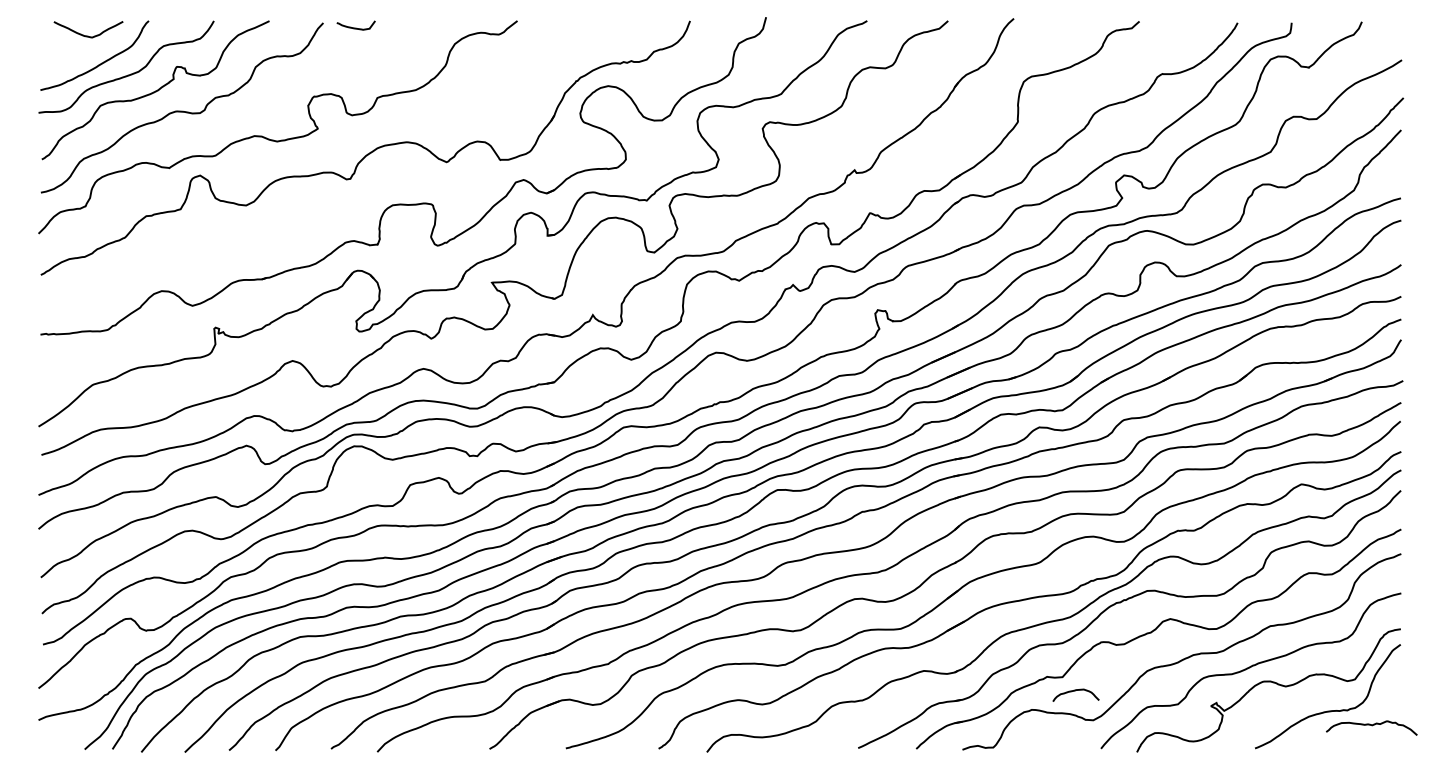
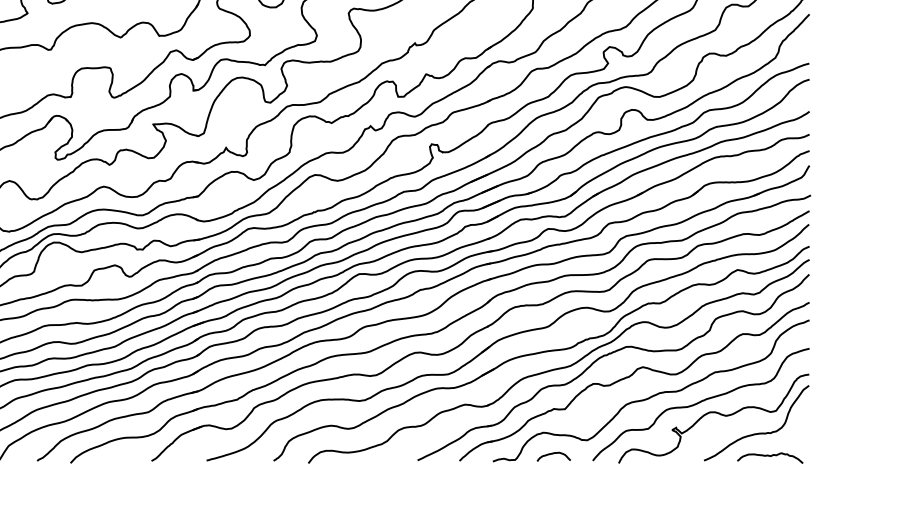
curve: (1075, 691) -> (553, 454), moved
curve: (1372, 726) -> (770, 457), moved

